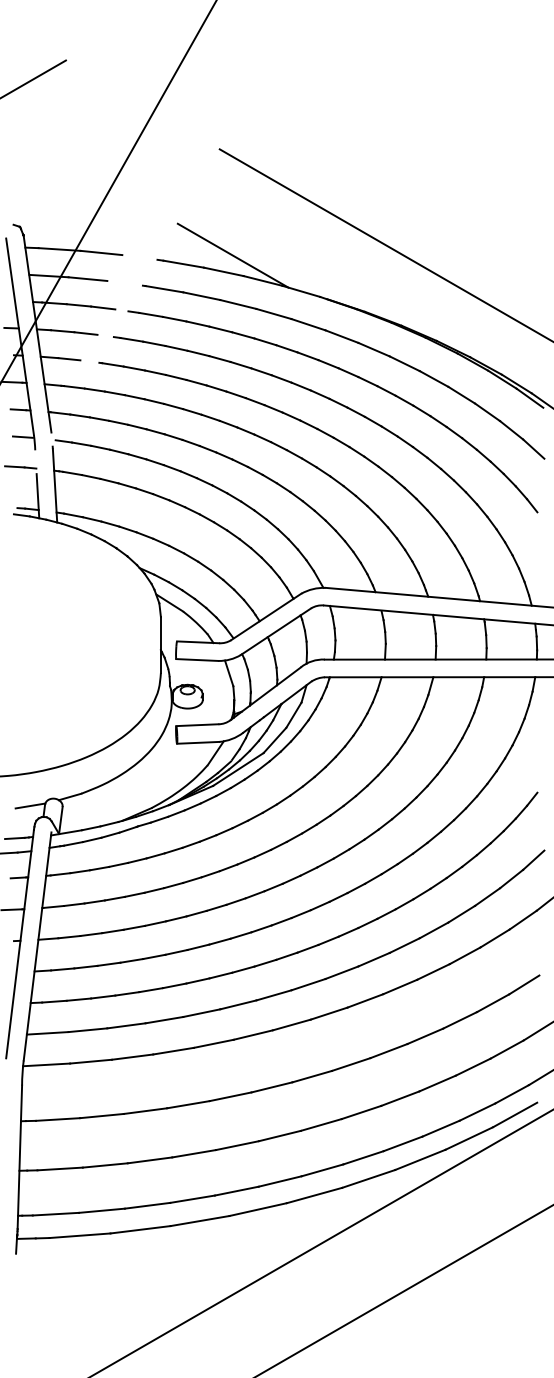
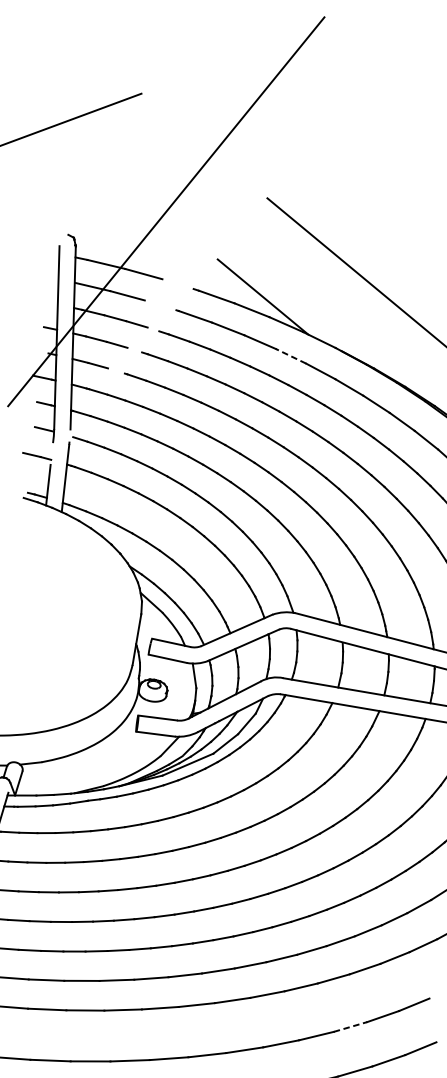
line: (273, 313) -> (290, 355), solid -> dashed
line: (460, 1020) -> (350, 1027), solid -> dashed

